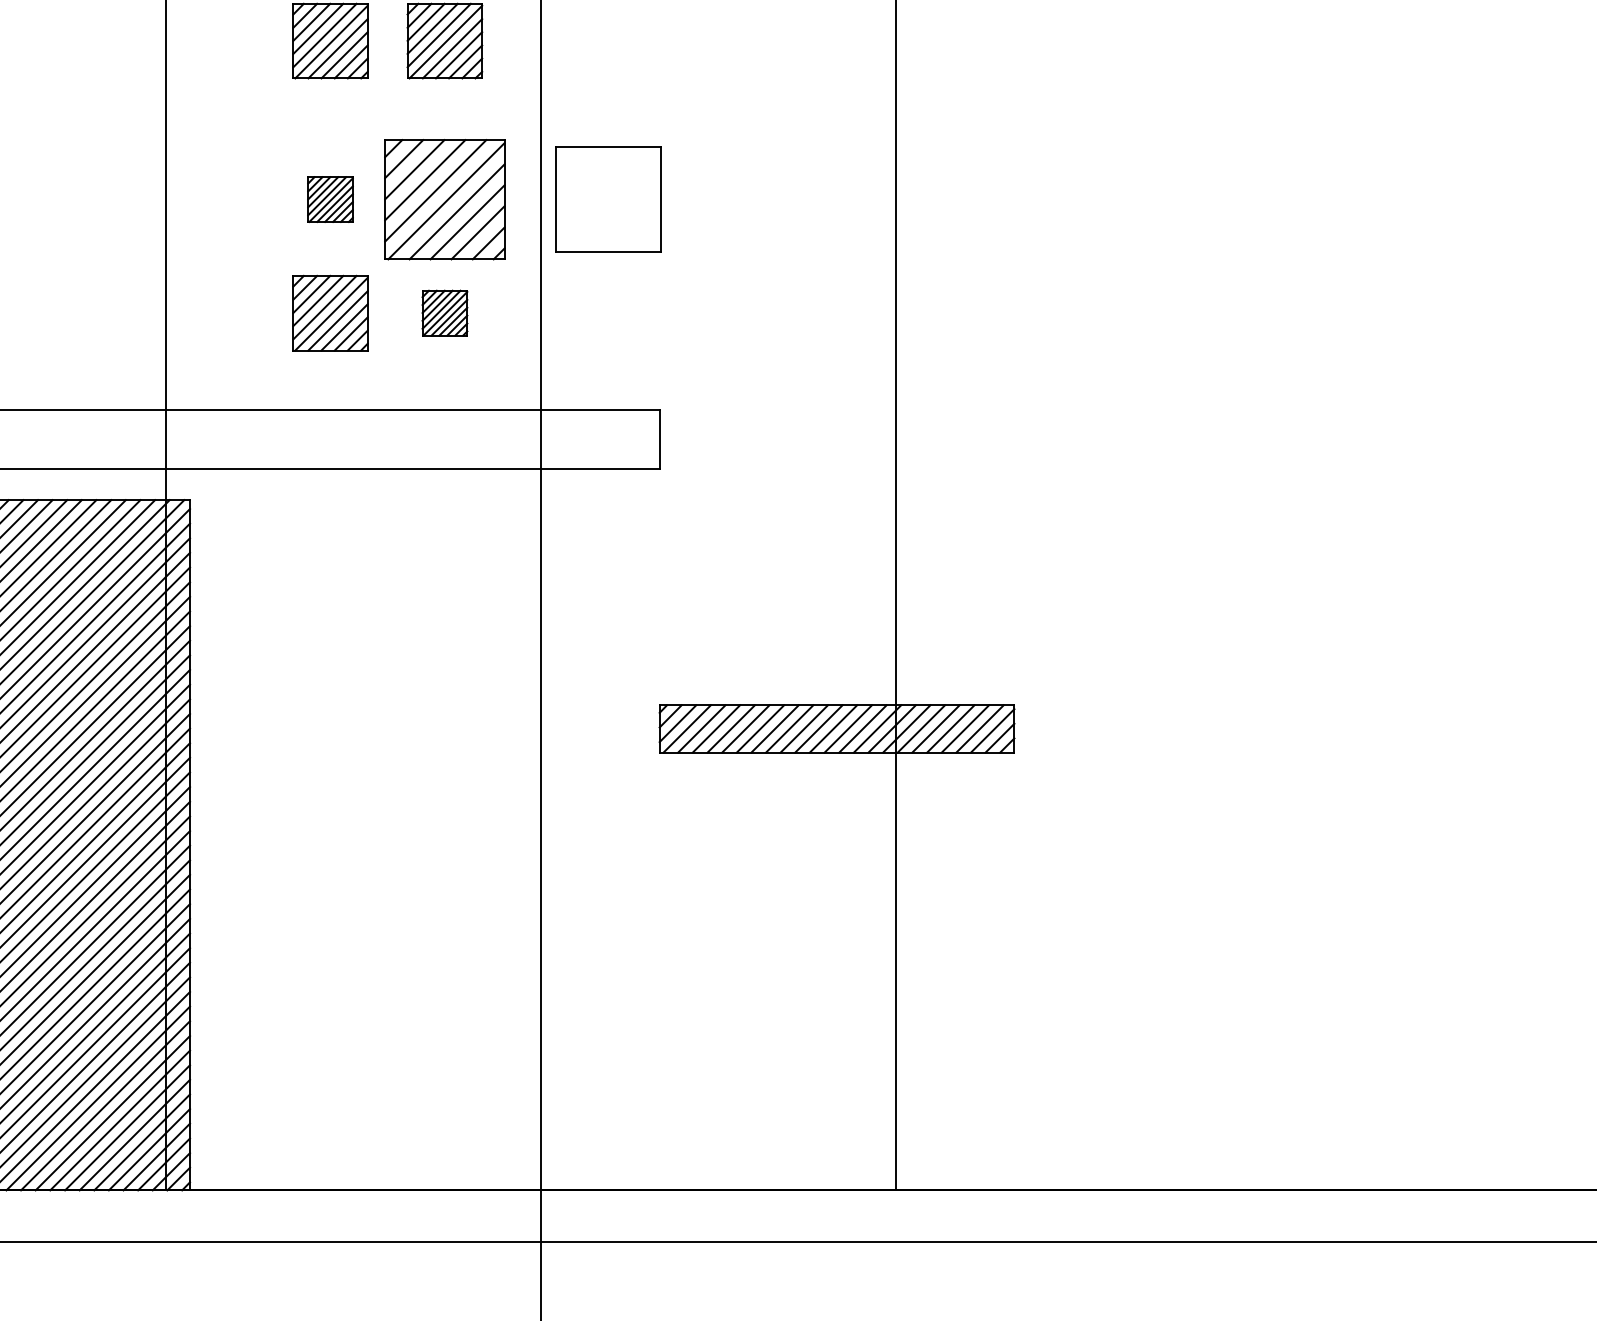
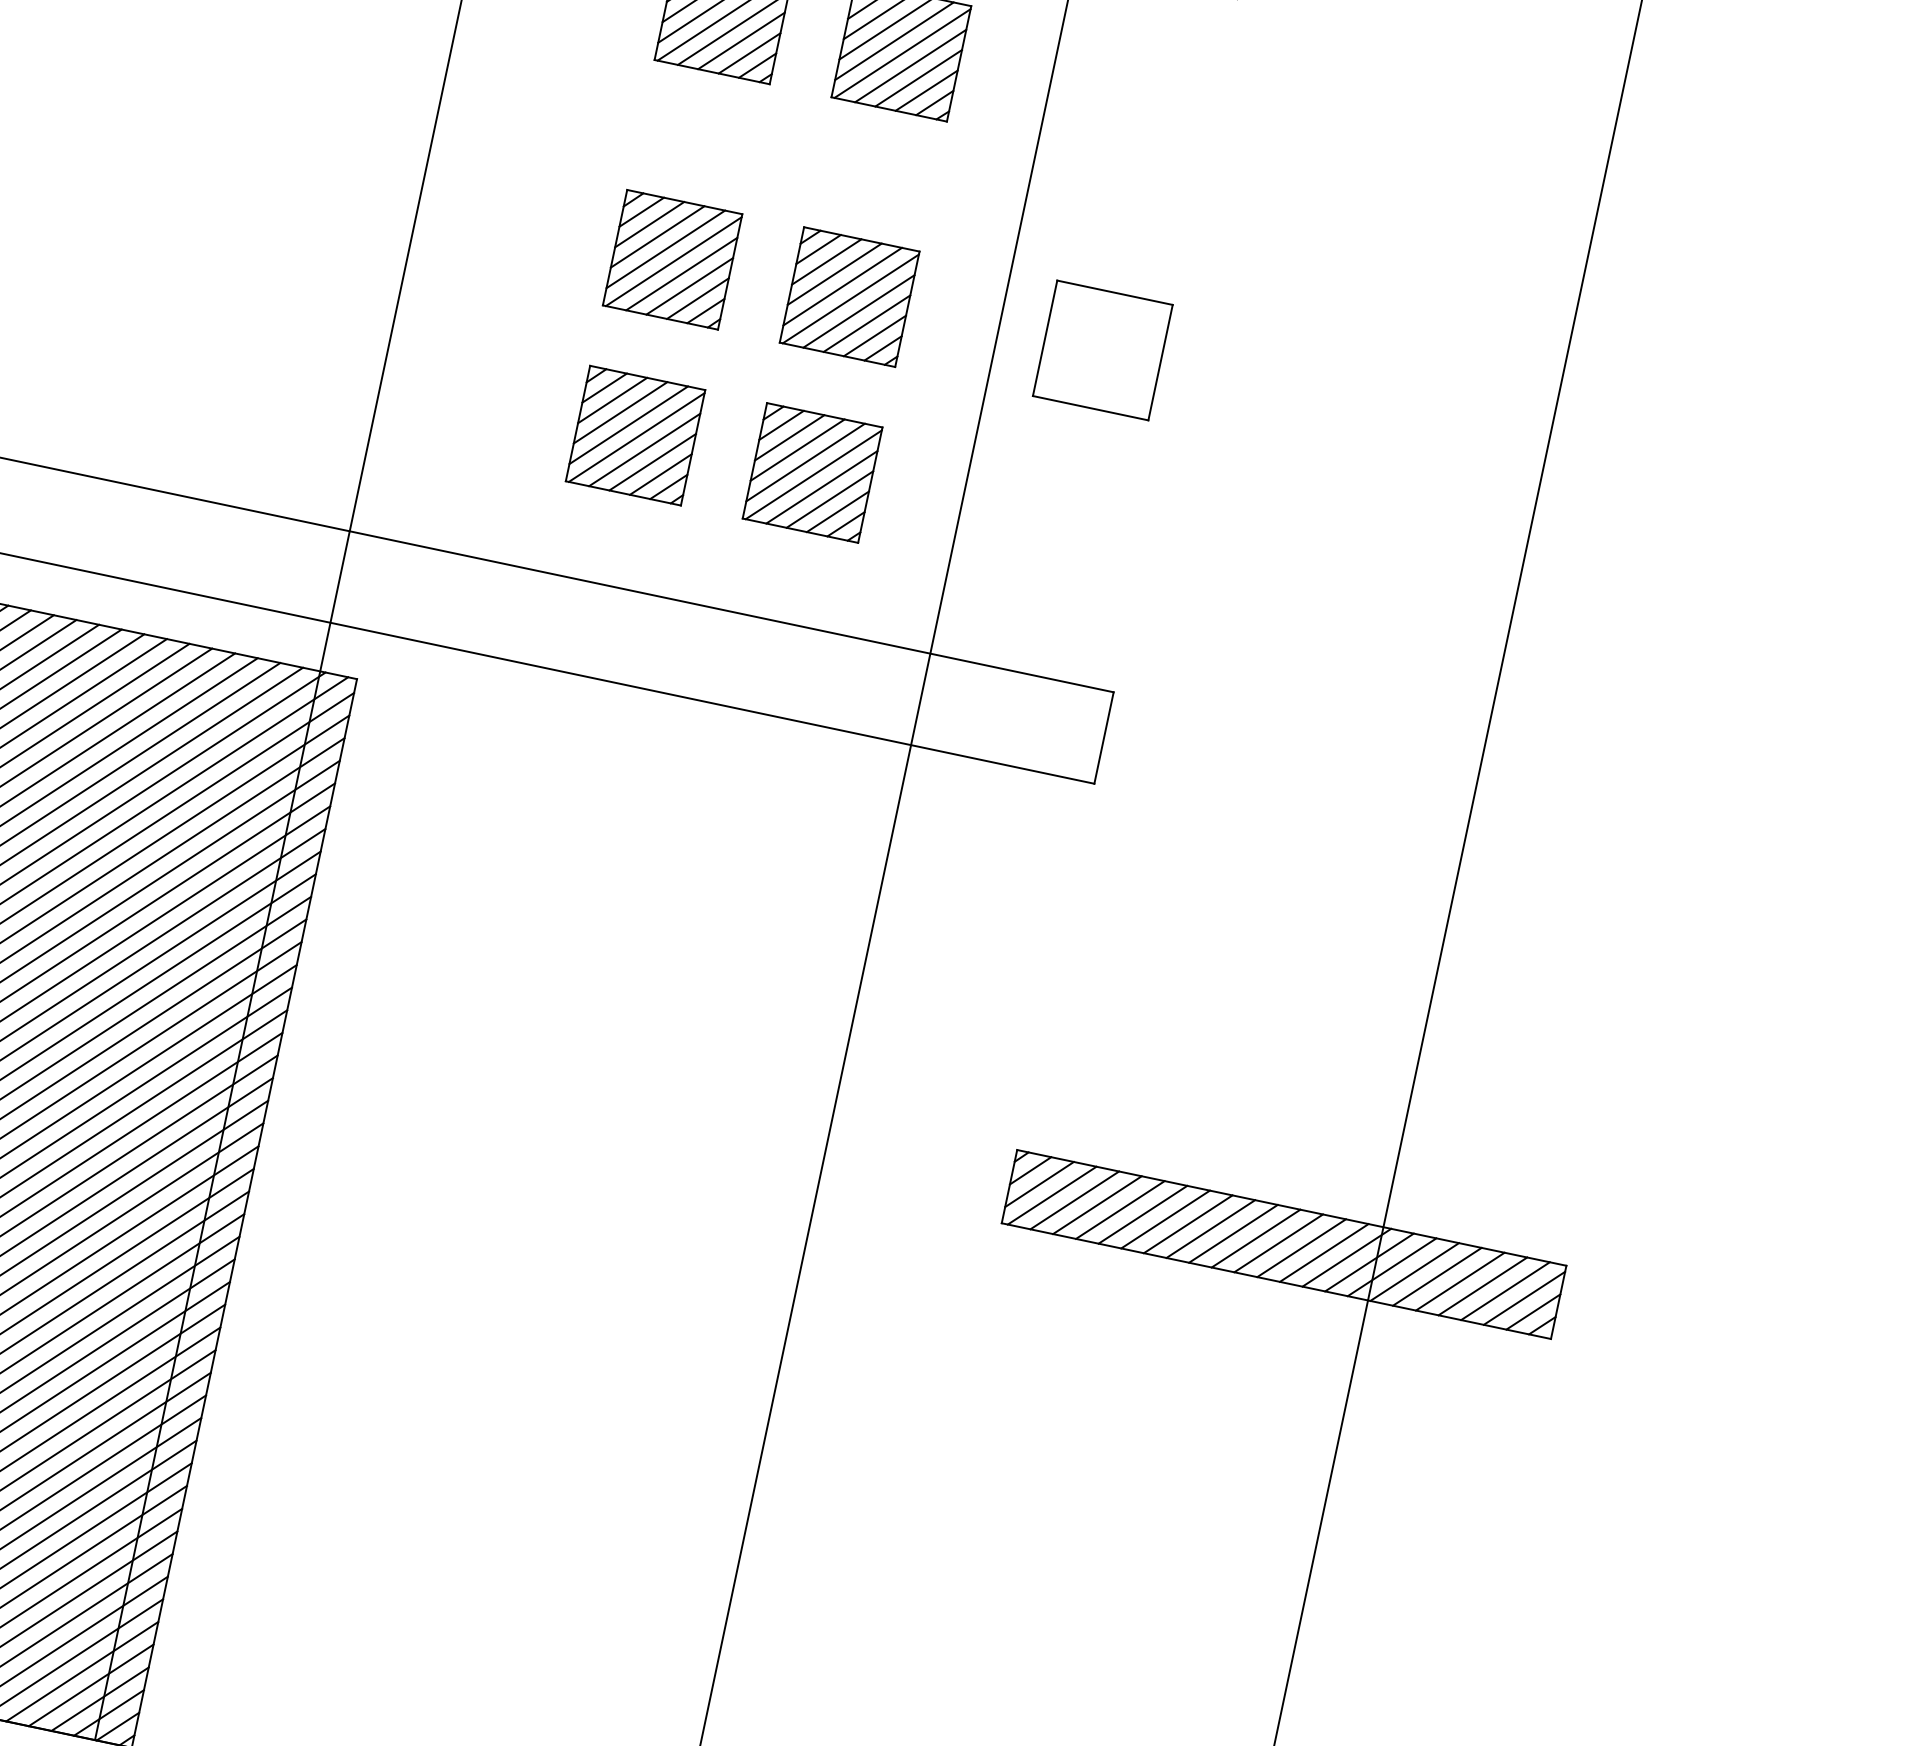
part: (330, 199) -> (672, 259), size x1.67
part: (444, 199) -> (849, 296), size x0.62
part: (608, 199) -> (1102, 350), size x0.71
part: (444, 312) -> (812, 471), size x1.67

